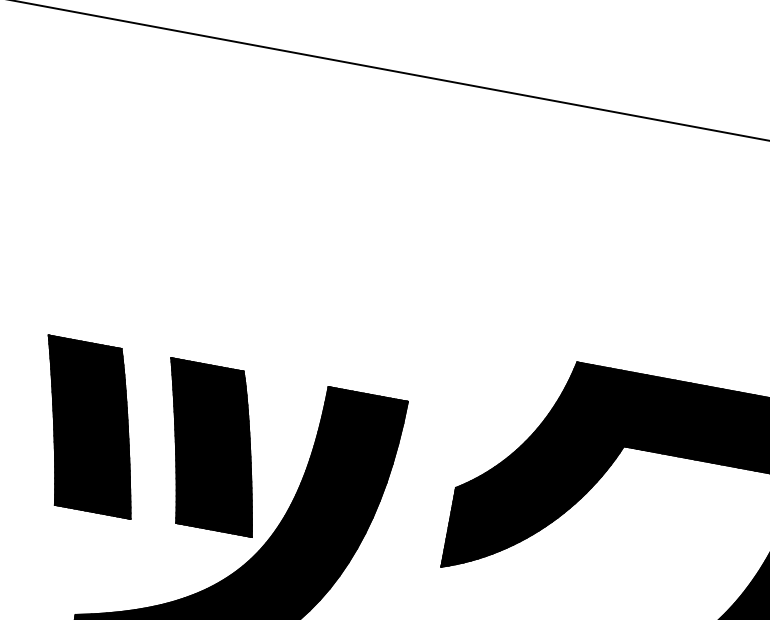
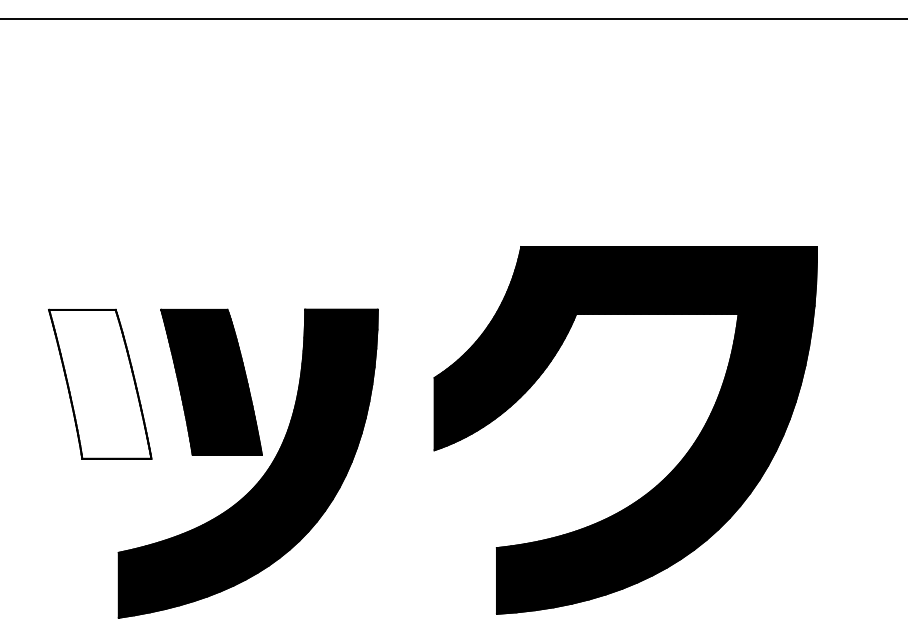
fill: (90, 426) -> (100, 383), removed

